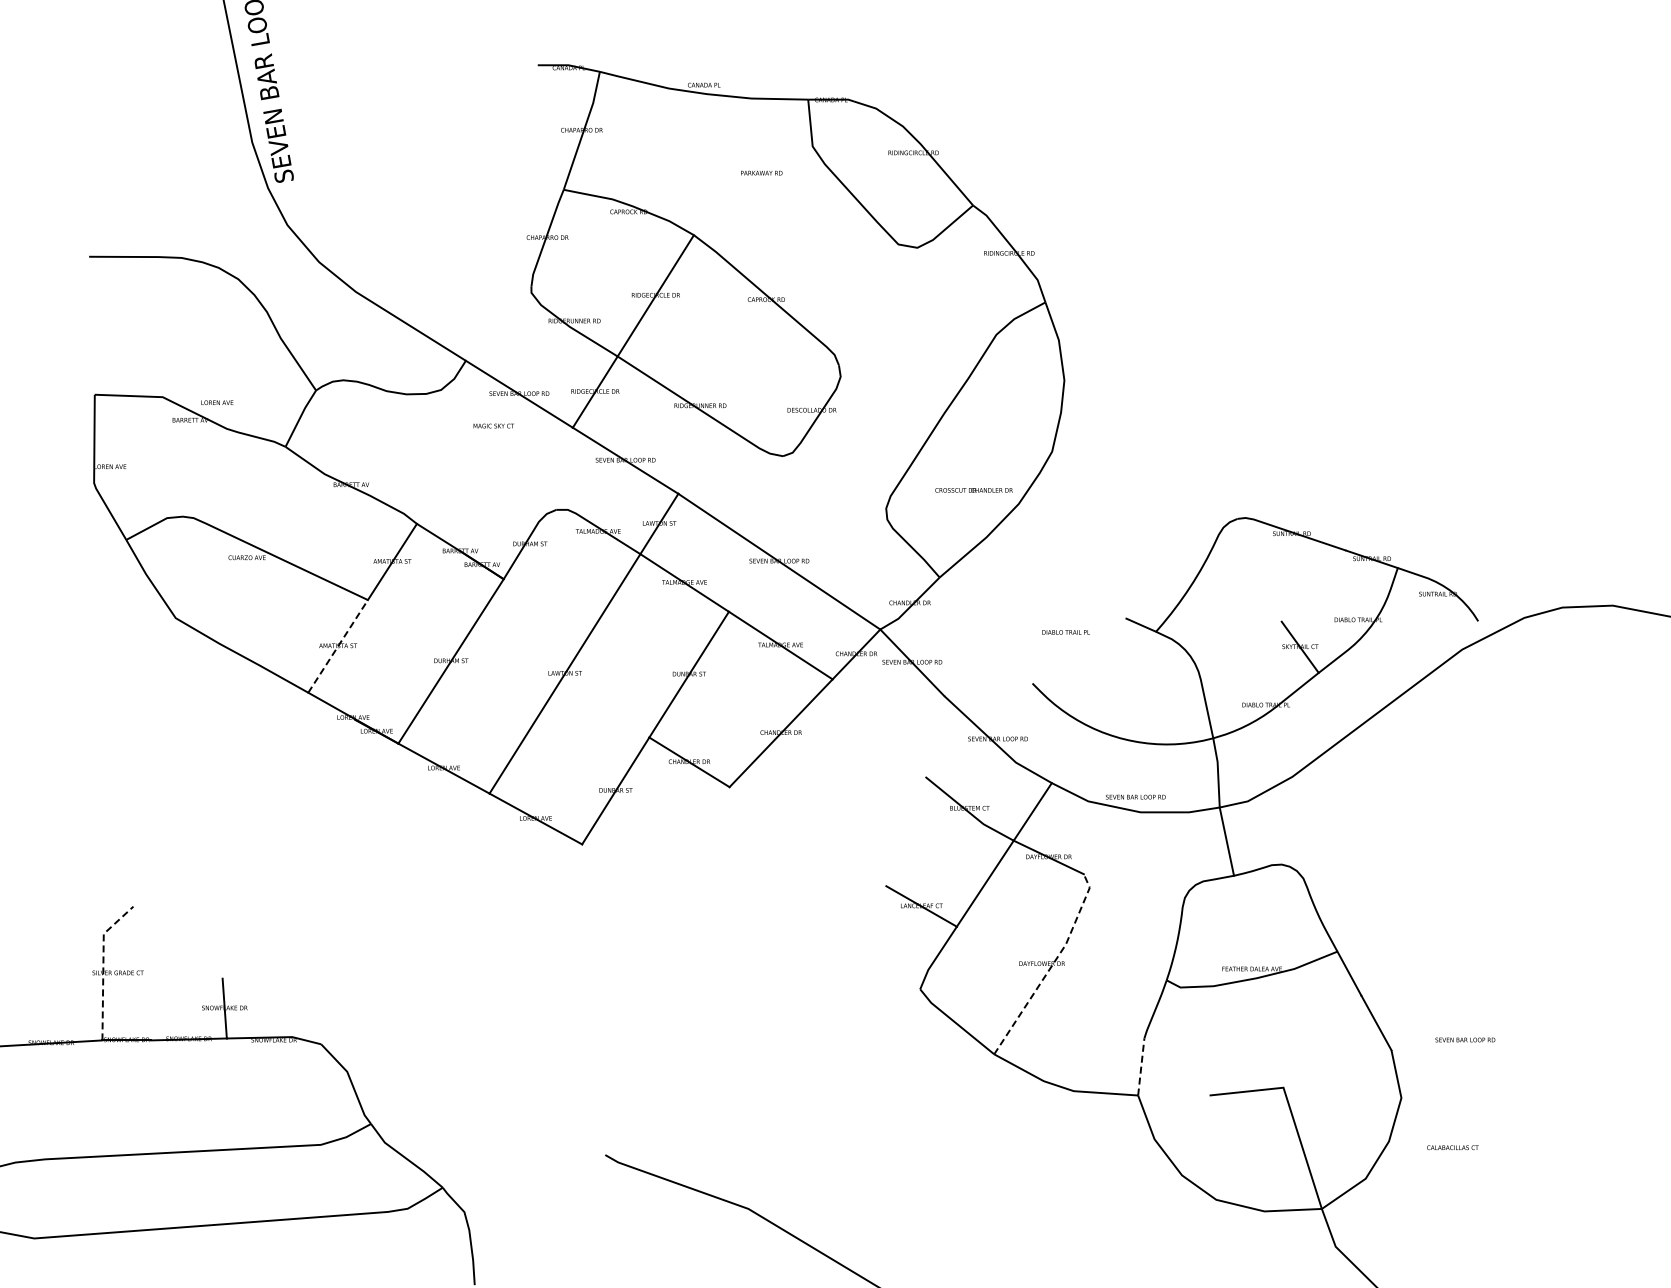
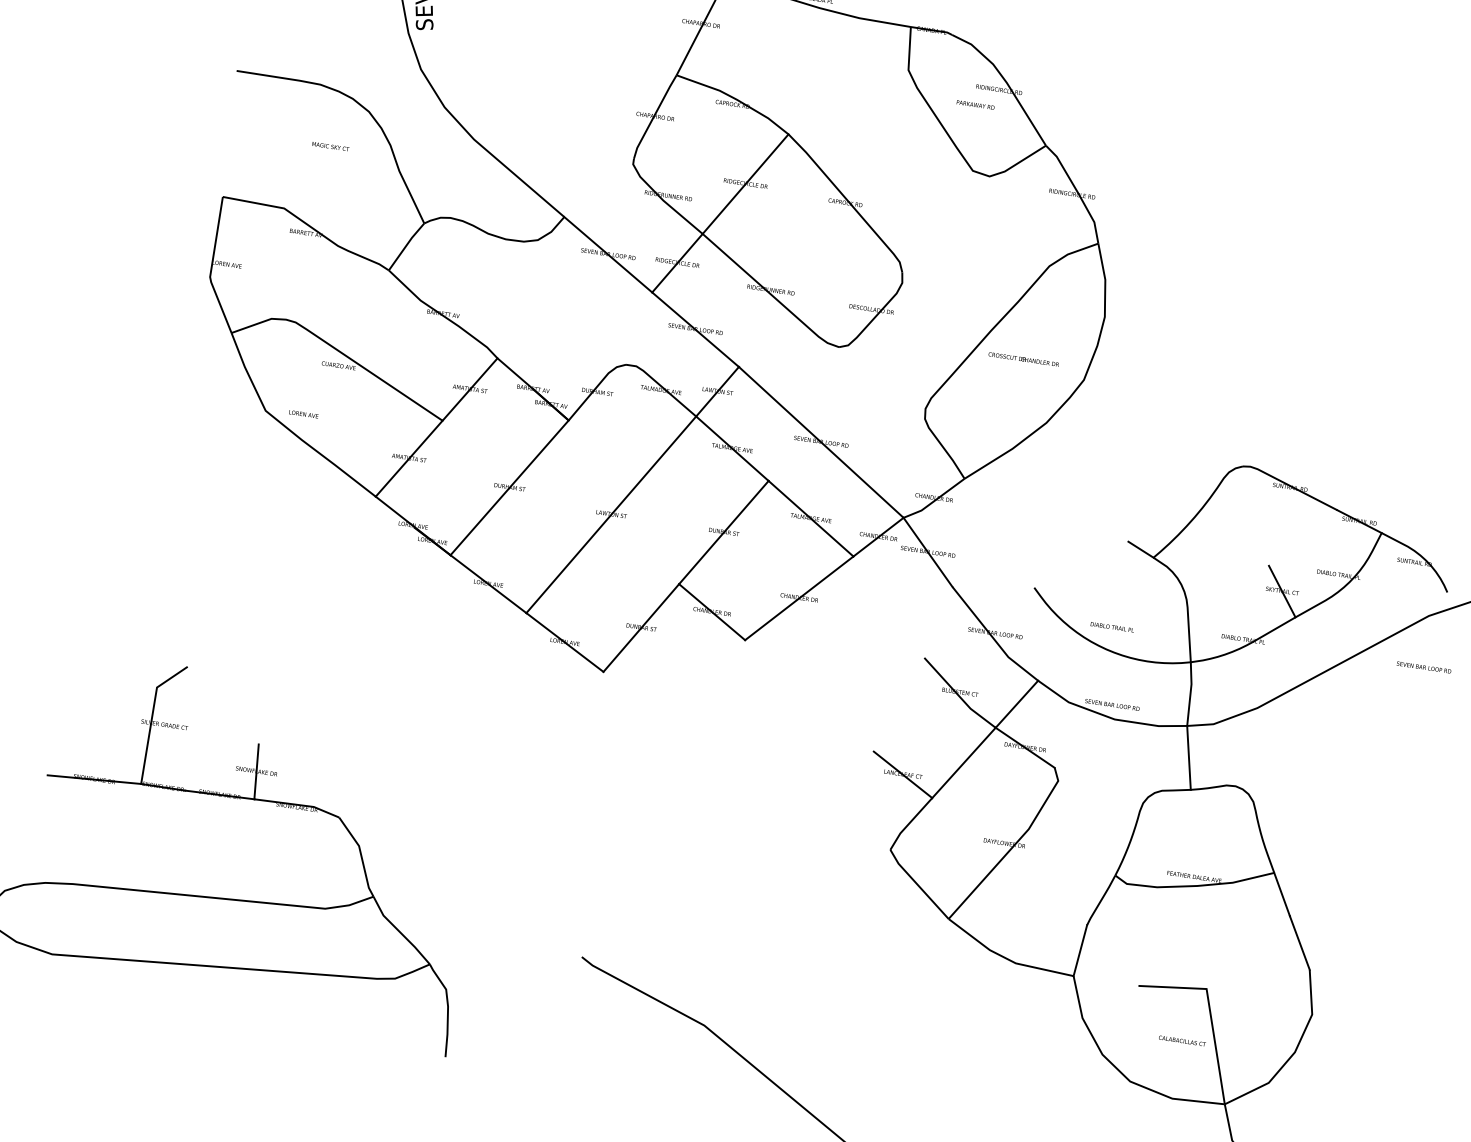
text: (761, 172) -> (975, 104), moved
text: (217, 402) -> (303, 414), moved
text: (493, 425) -> (330, 146), moved
text: (973, 490) -> (1023, 359), moved
text: (1065, 632) -> (1111, 627), moved
line: (338, 645) -> (409, 457), dashed -> solid
line: (103, 965) -> (152, 716), dashed -> solid
line: (1051, 966) -> (1012, 847), dashed -> solid
text: (1465, 1039) -> (1424, 667), moved
line: (1141, 1066) -> (1080, 950), dashed -> solid
text: (1452, 1147) -> (1182, 1040), moved

